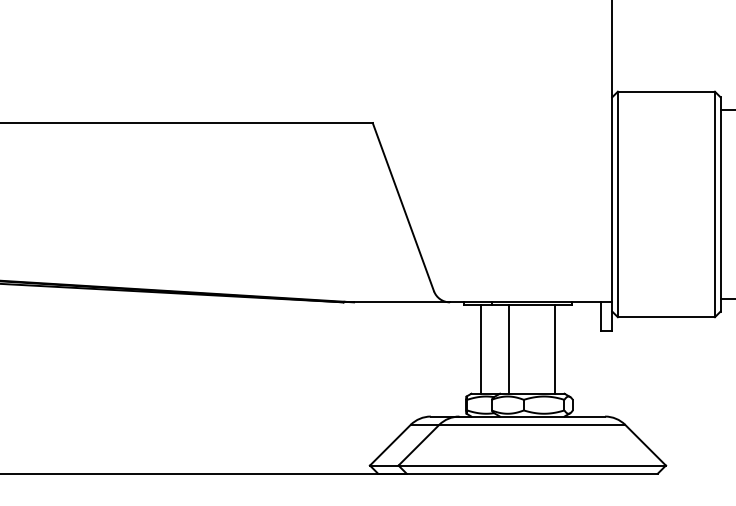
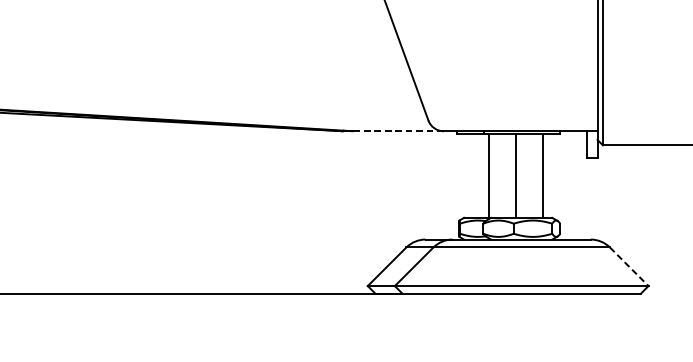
line: (402, 302) -> (398, 131), solid -> dashed
line: (480, 349) -> (488, 175), moved
line: (509, 349) -> (516, 175), moved
line: (645, 445) -> (629, 267), solid -> dashed

